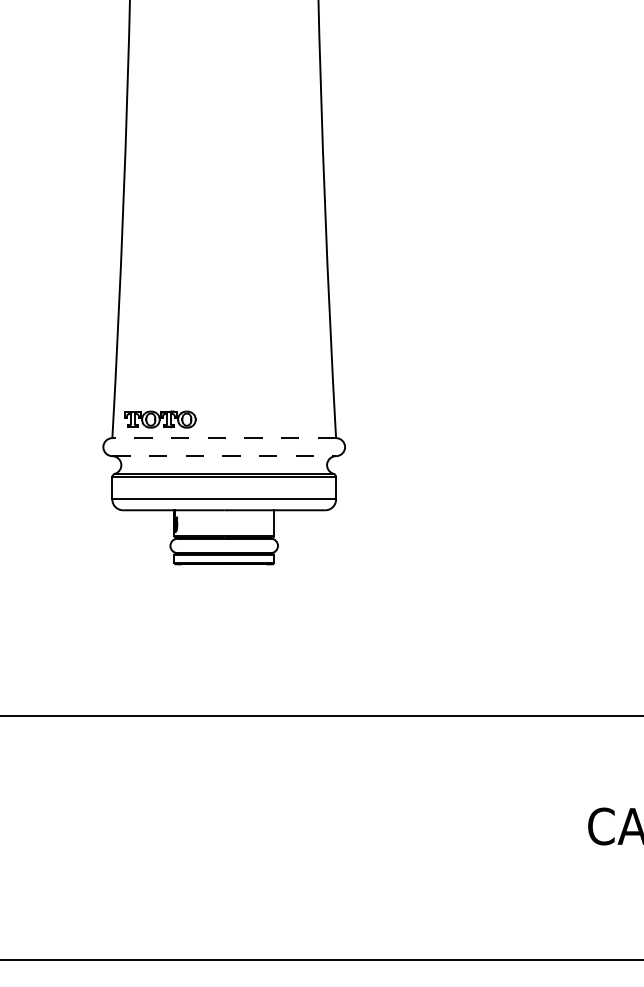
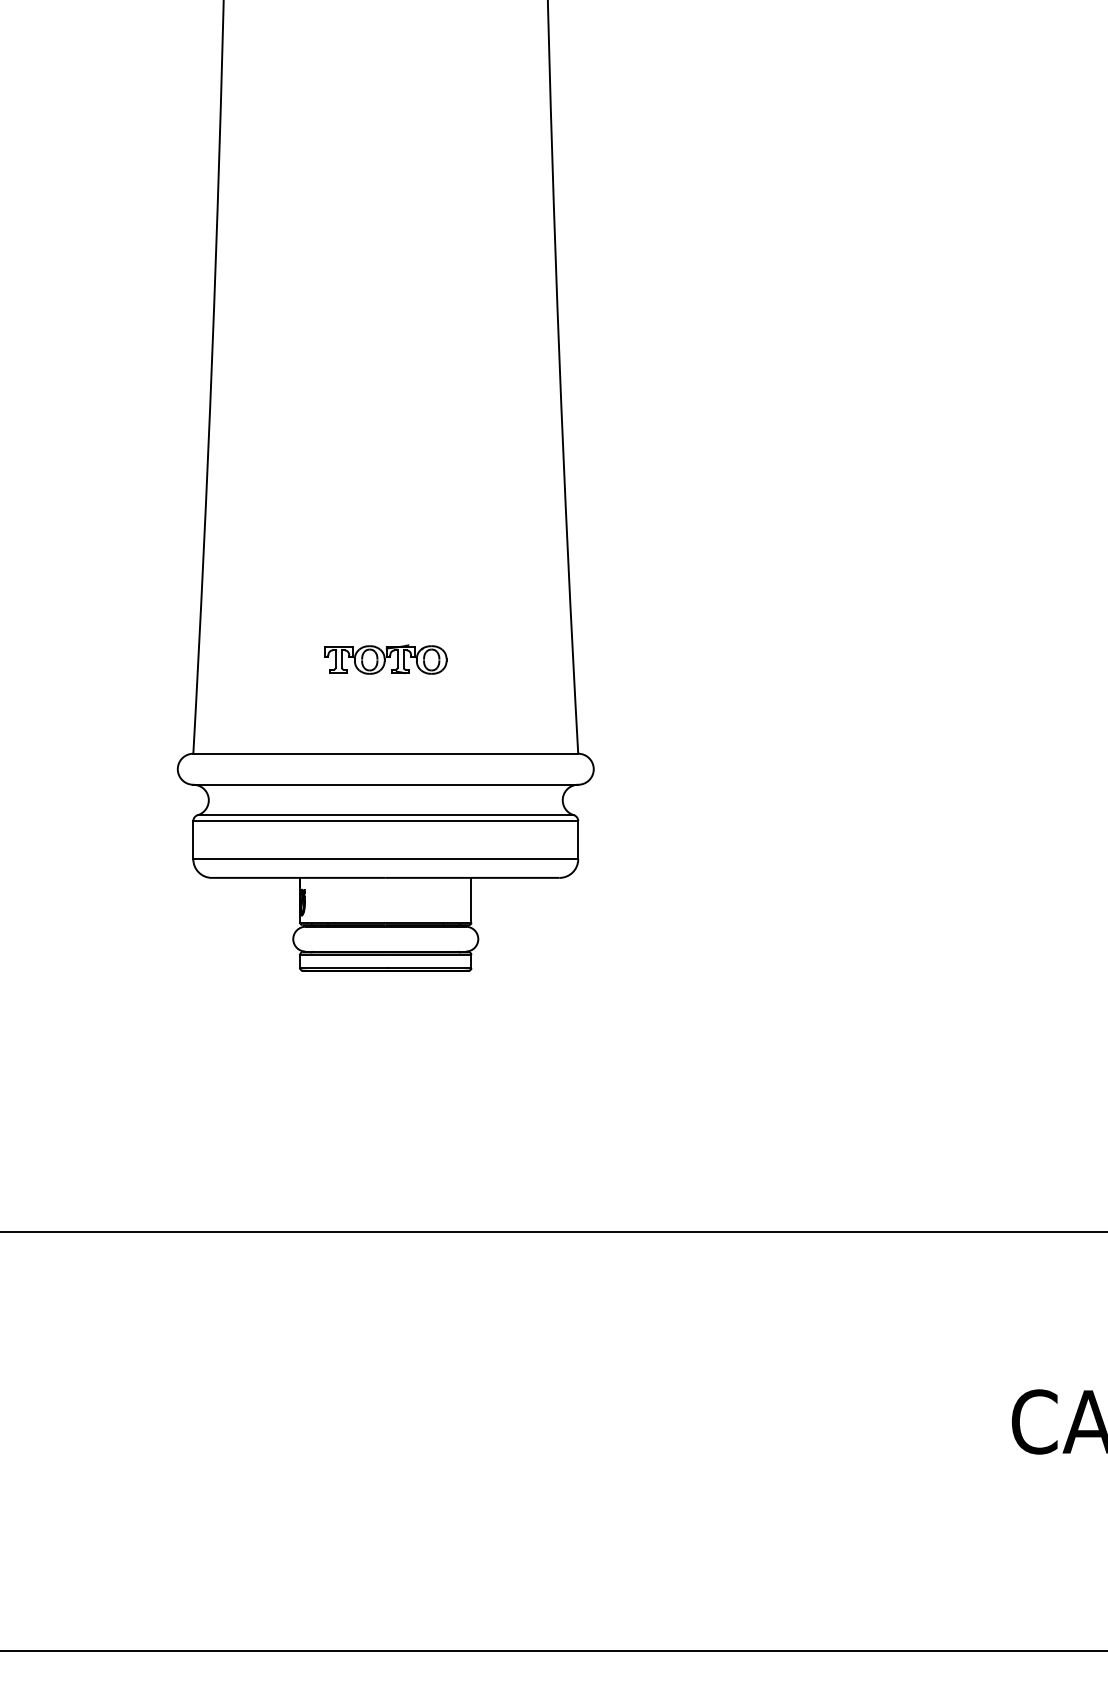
part: (160, 419) -> (386, 659), moved
line: (224, 438) -> (386, 754), dashed -> solid
line: (224, 456) -> (386, 785), dashed -> solid

